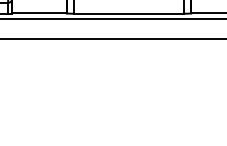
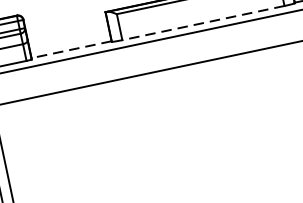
line: (38, 12) -> (70, 49), solid -> dashed
line: (128, 13) -> (202, 22), solid -> dashed

